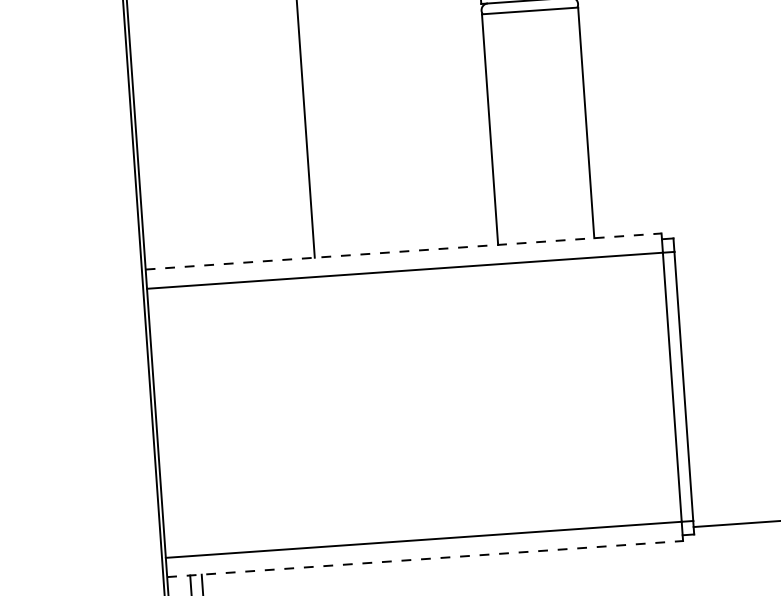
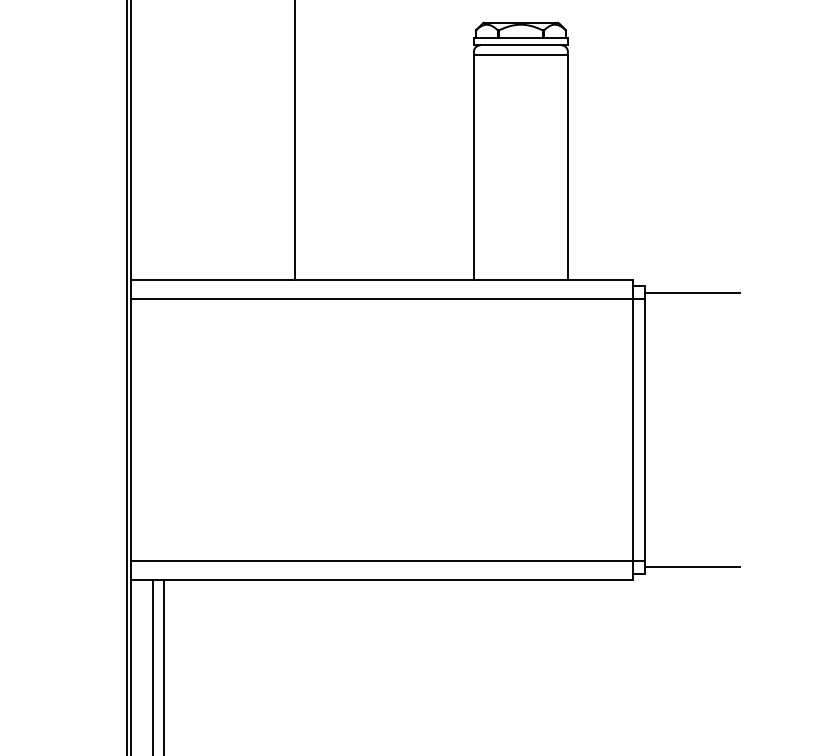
line: (722, 242) -> (691, 293), added
line: (404, 251) -> (382, 280), dashed -> solid
line: (425, 558) -> (382, 579), dashed -> solid

